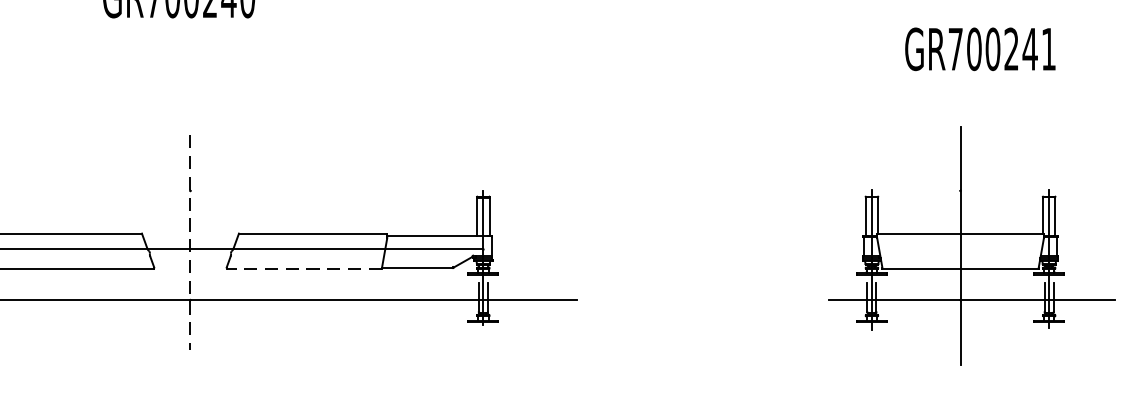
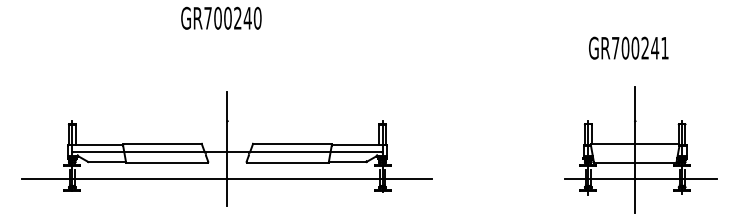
text: (979, 47) -> (628, 47), moved
line: (190, 242) -> (227, 148), dashed -> solid
line: (303, 268) -> (287, 162), dashed -> solid

